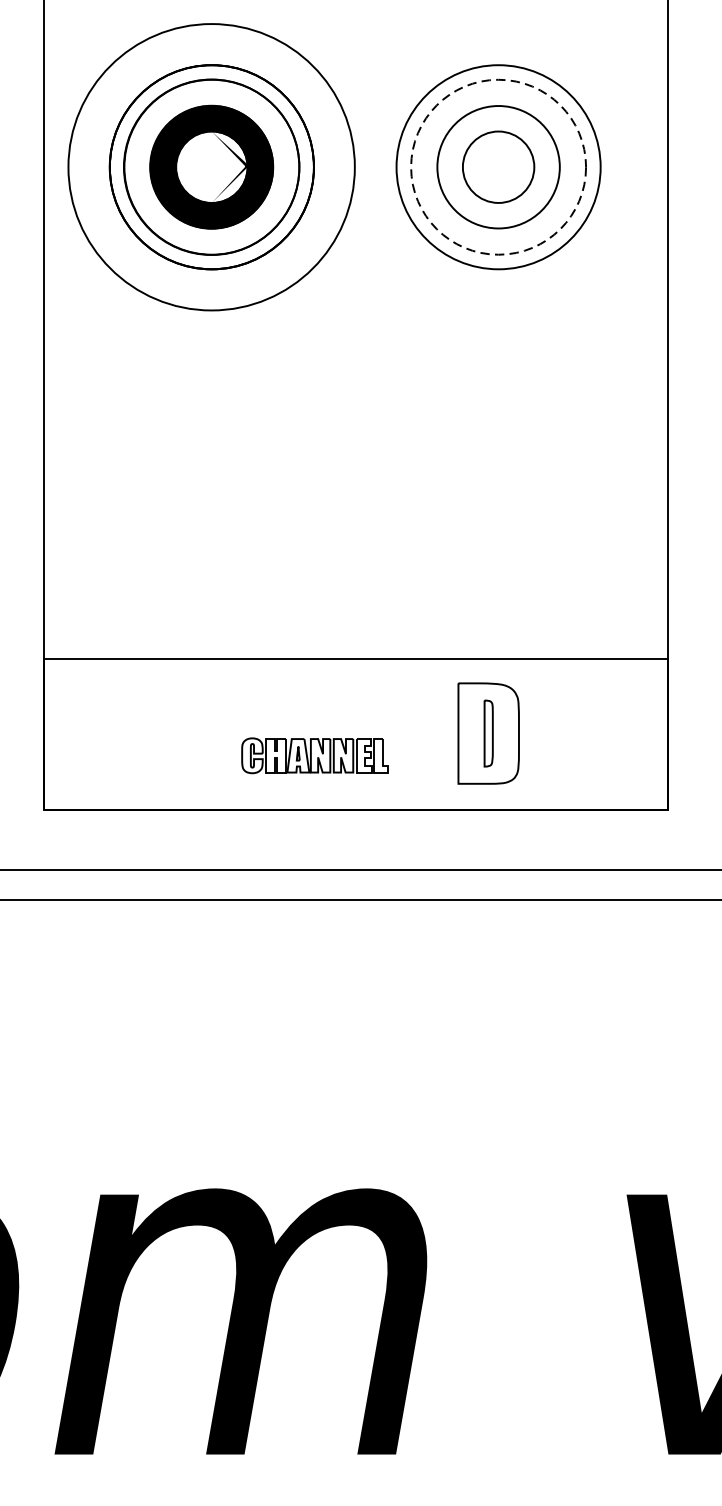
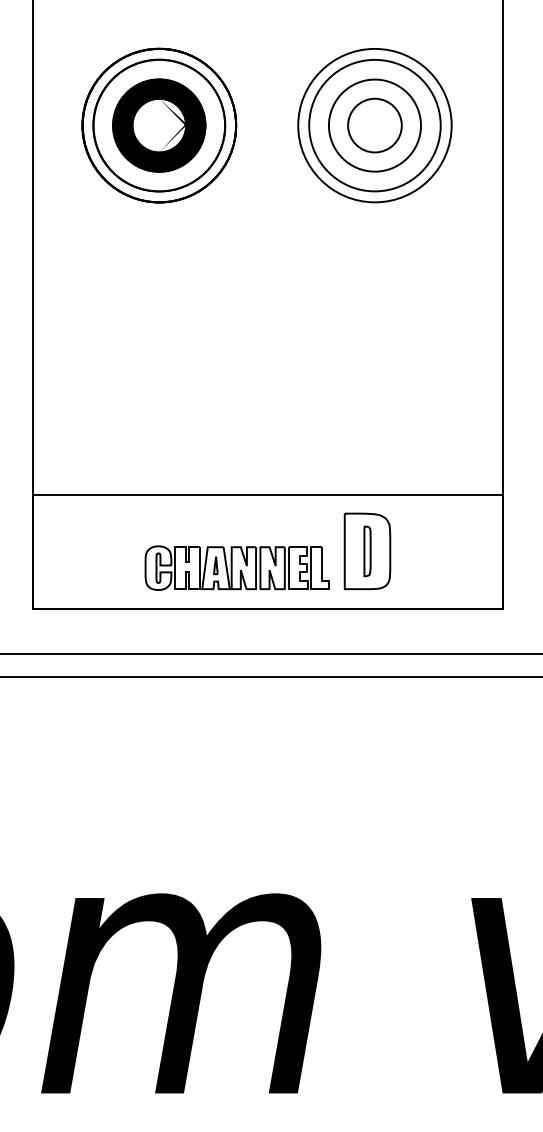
circle: (212, 167) -> (159, 125), size x0.71
circle: (498, 167) -> (374, 125), dashed -> solid
part: (314, 754) -> (236, 567), size x1.67

